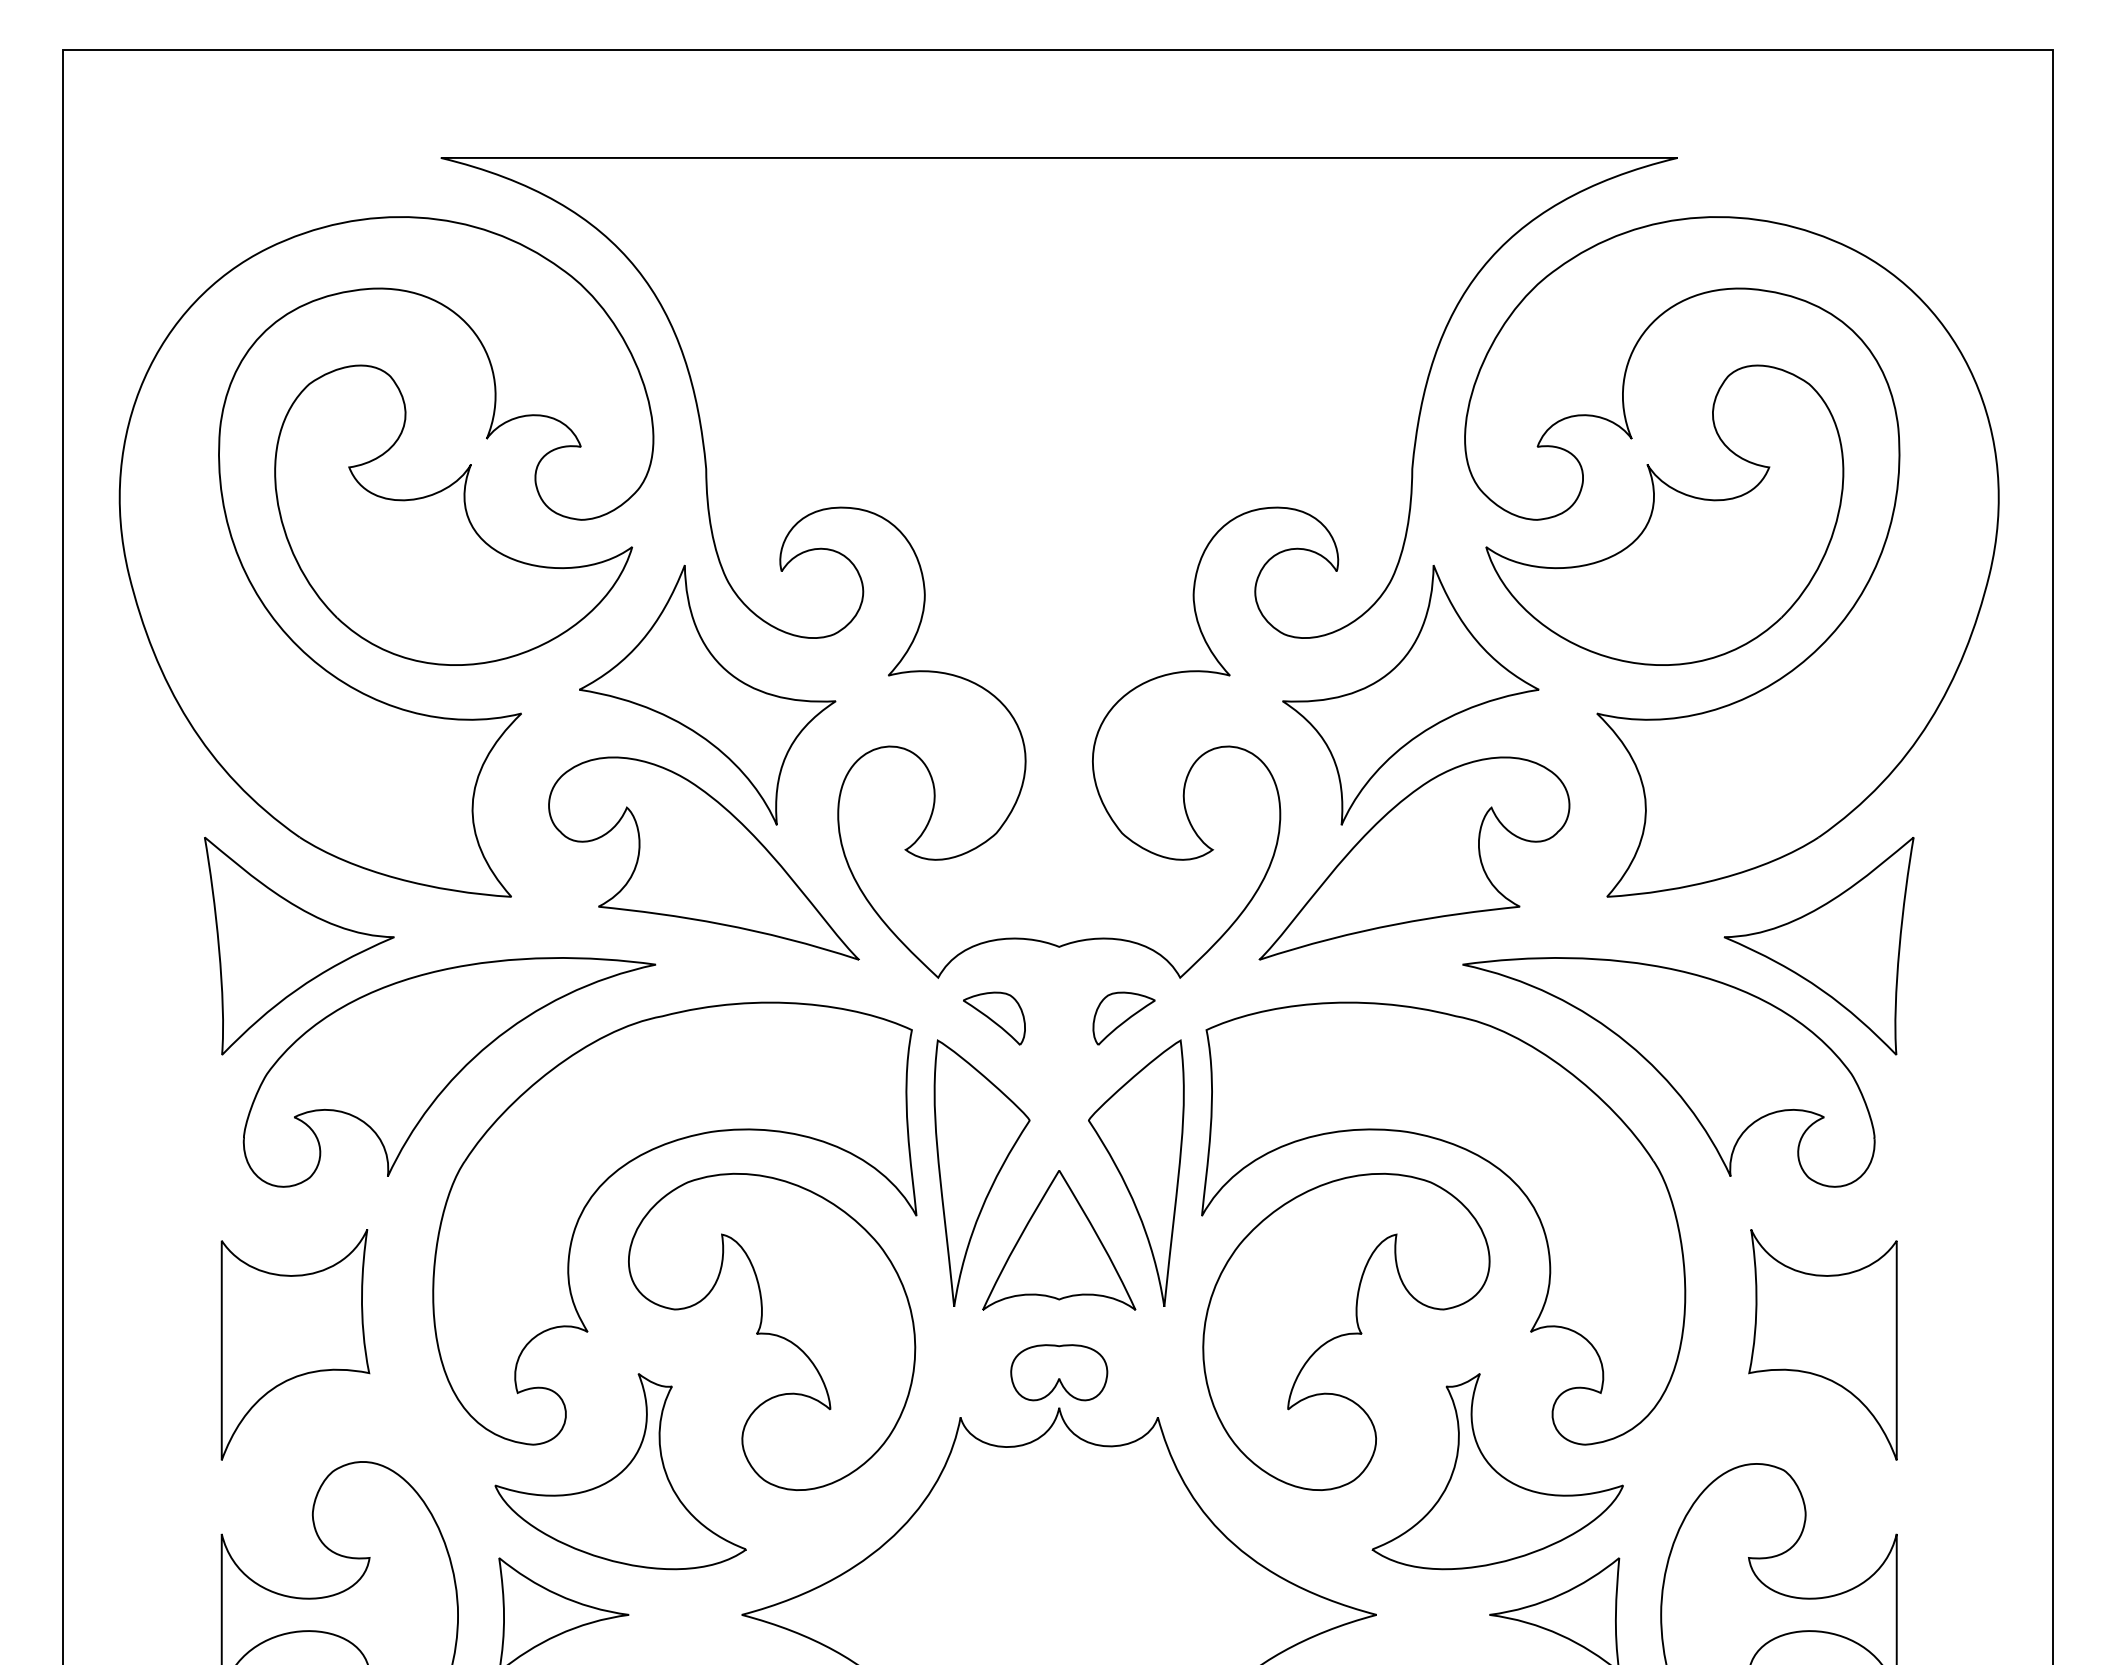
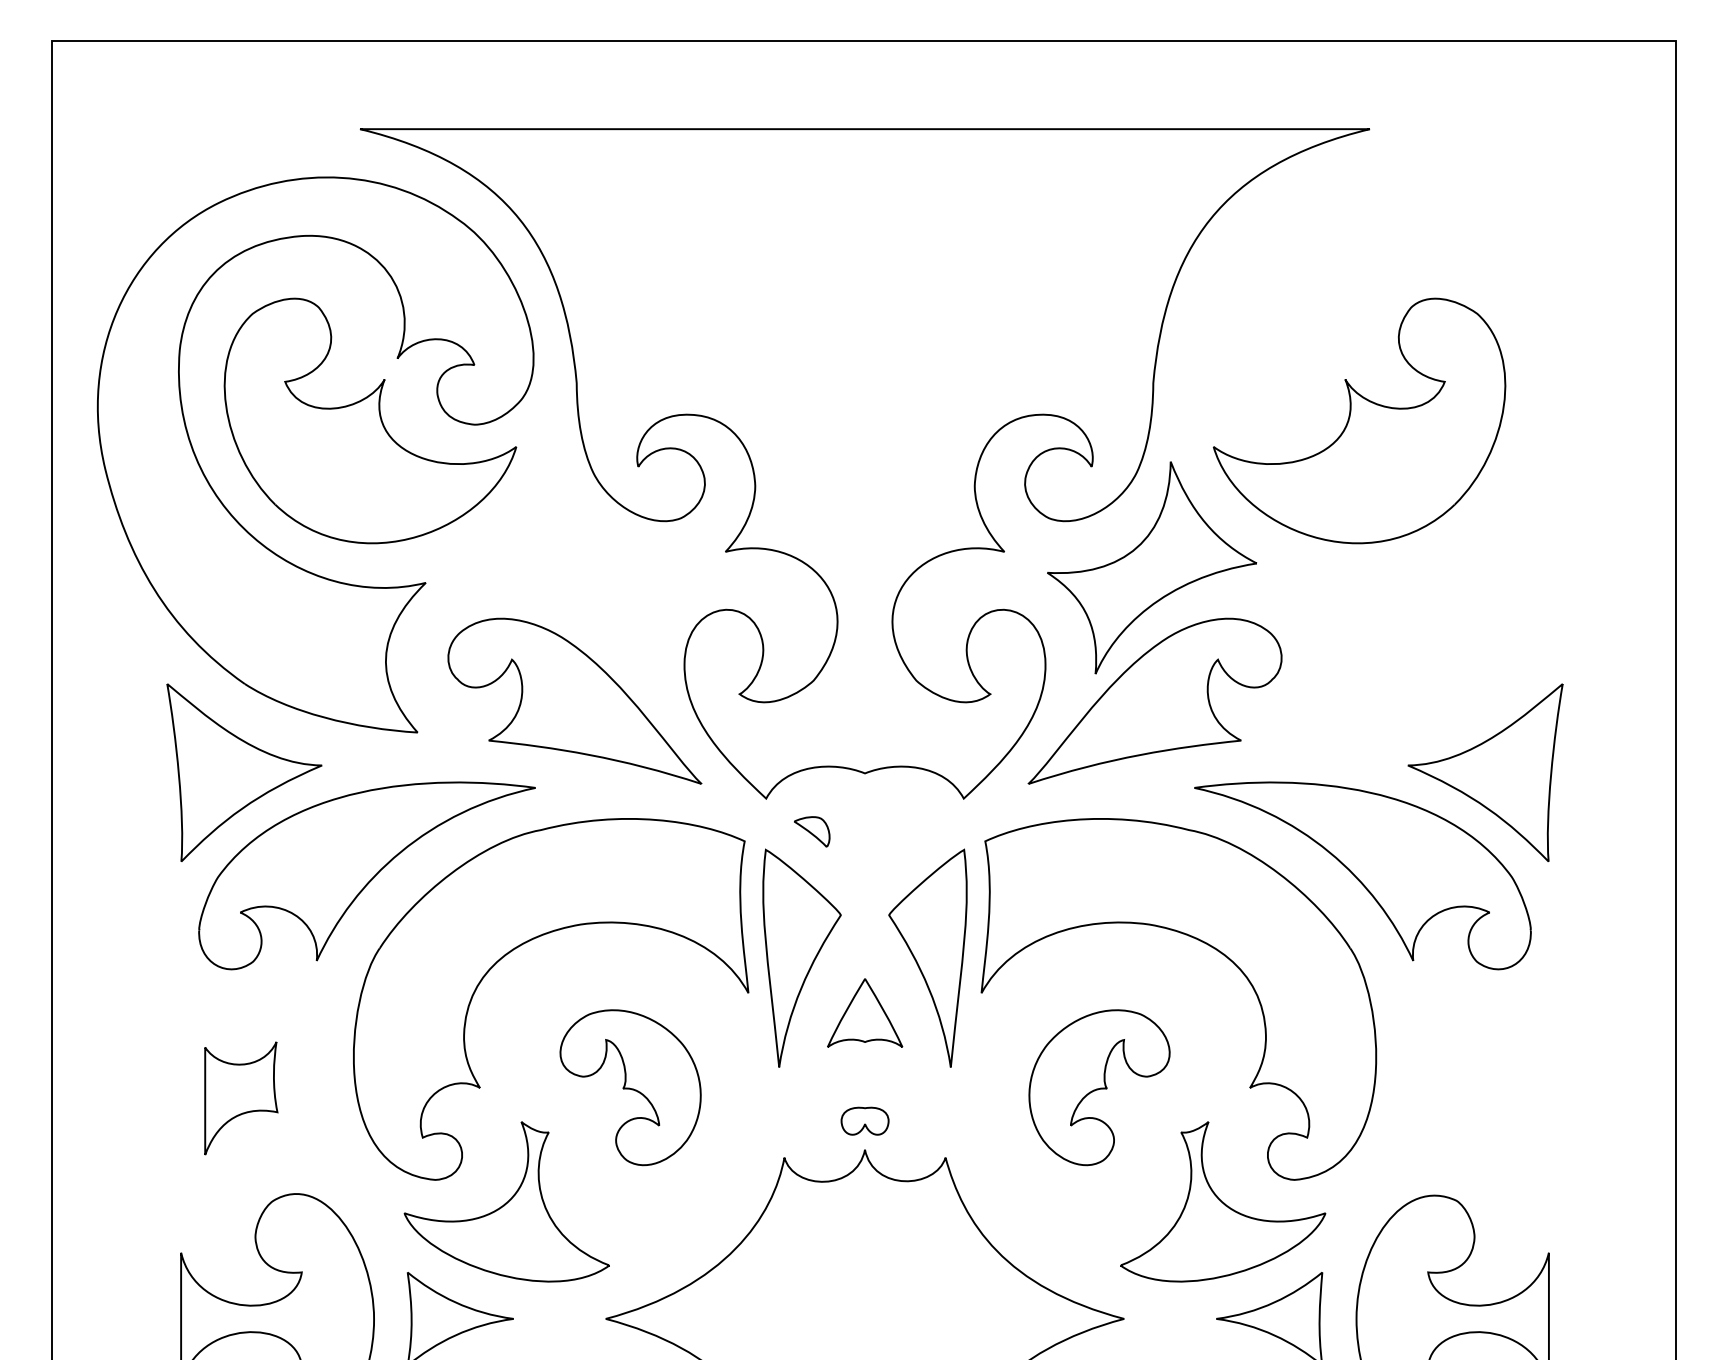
part: (1820, 644) -> (1486, 526), removed
part: (707, 694) -> (577, 567), removed
part: (994, 1018) -> (812, 831), size x0.7
part: (1123, 1018) -> (917, 831), removed
part: (1059, 1240) -> (865, 1013), size x0.6
part: (772, 1331) -> (630, 1087), size x0.6
part: (1346, 1331) -> (1099, 1087), size x0.6
part: (295, 1344) -> (241, 1098), size x0.6
part: (1822, 1344) -> (1488, 1098), removed
part: (1059, 1372) -> (865, 1120), size x0.6

